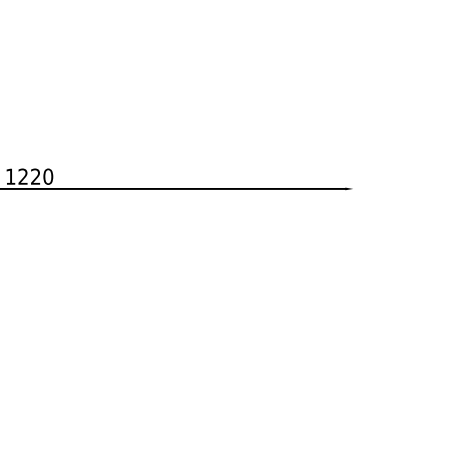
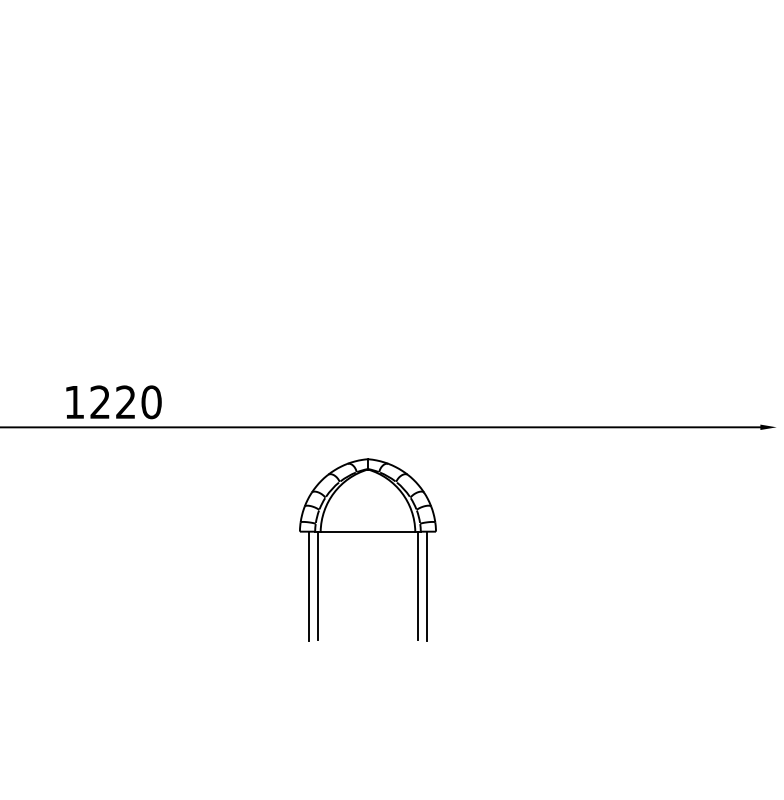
part: (153, 240) -> (367, 532), added

